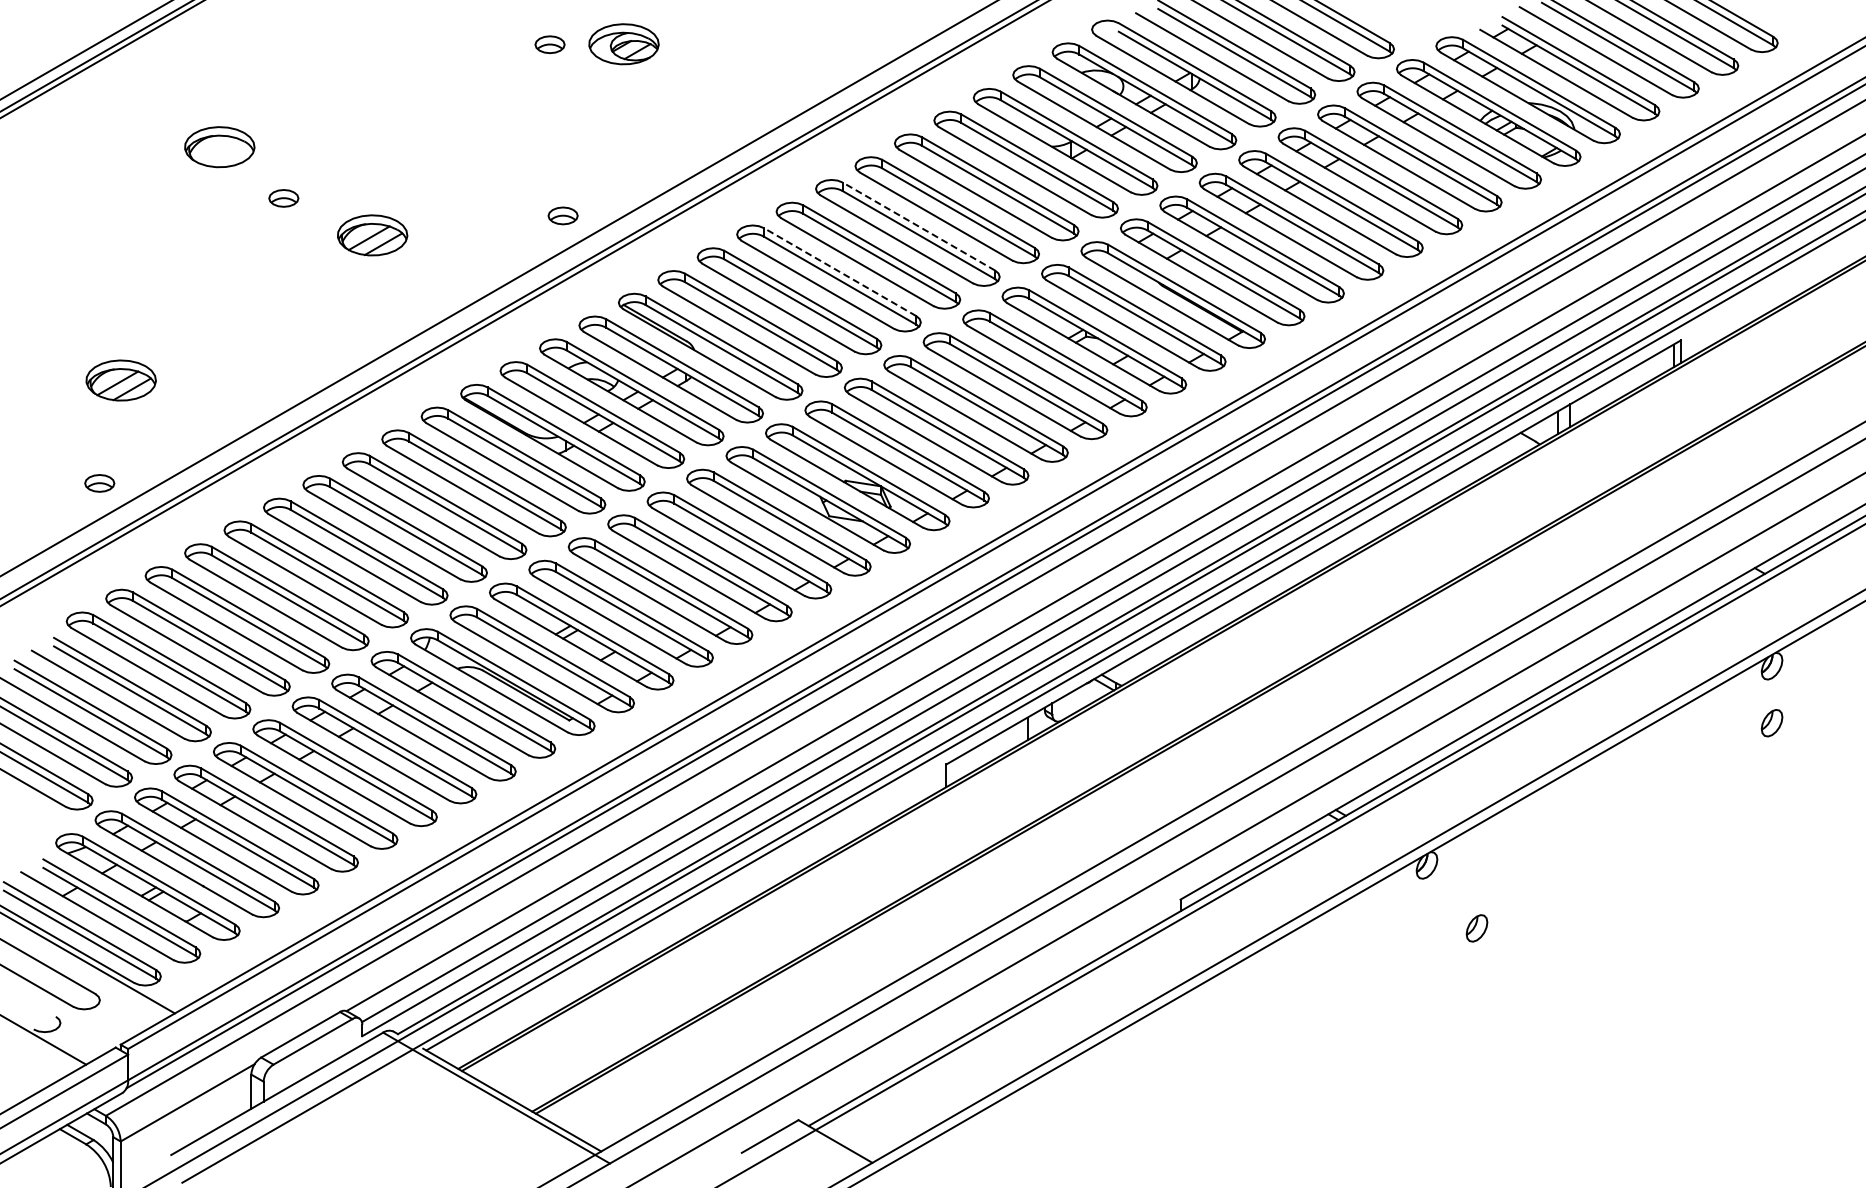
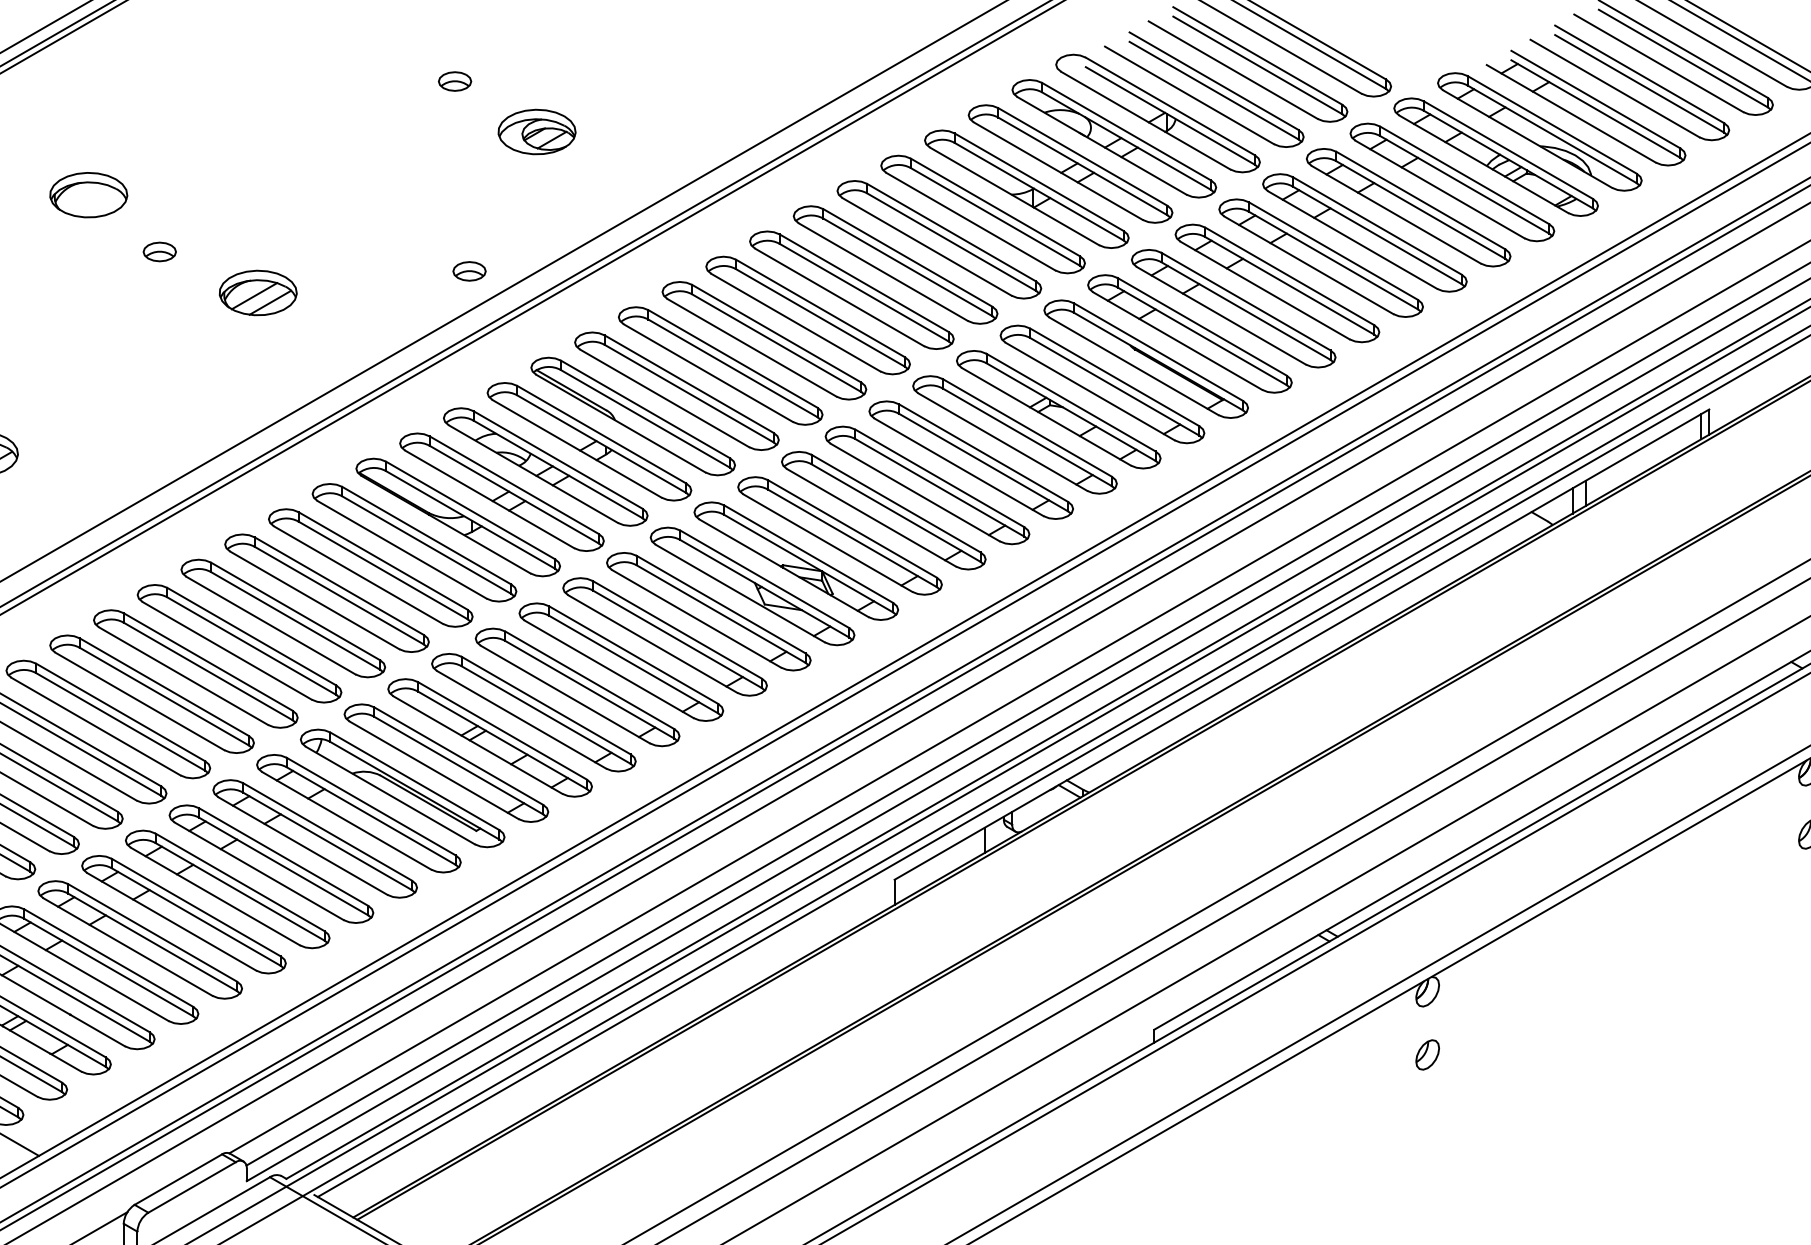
part: (623, 44) -> (536, 132), moved
line: (918, 226) -> (863, 283), dashed -> solid
line: (840, 272) -> (777, 334), dashed -> solid
part: (1476, 928) -> (1427, 1055), moved

